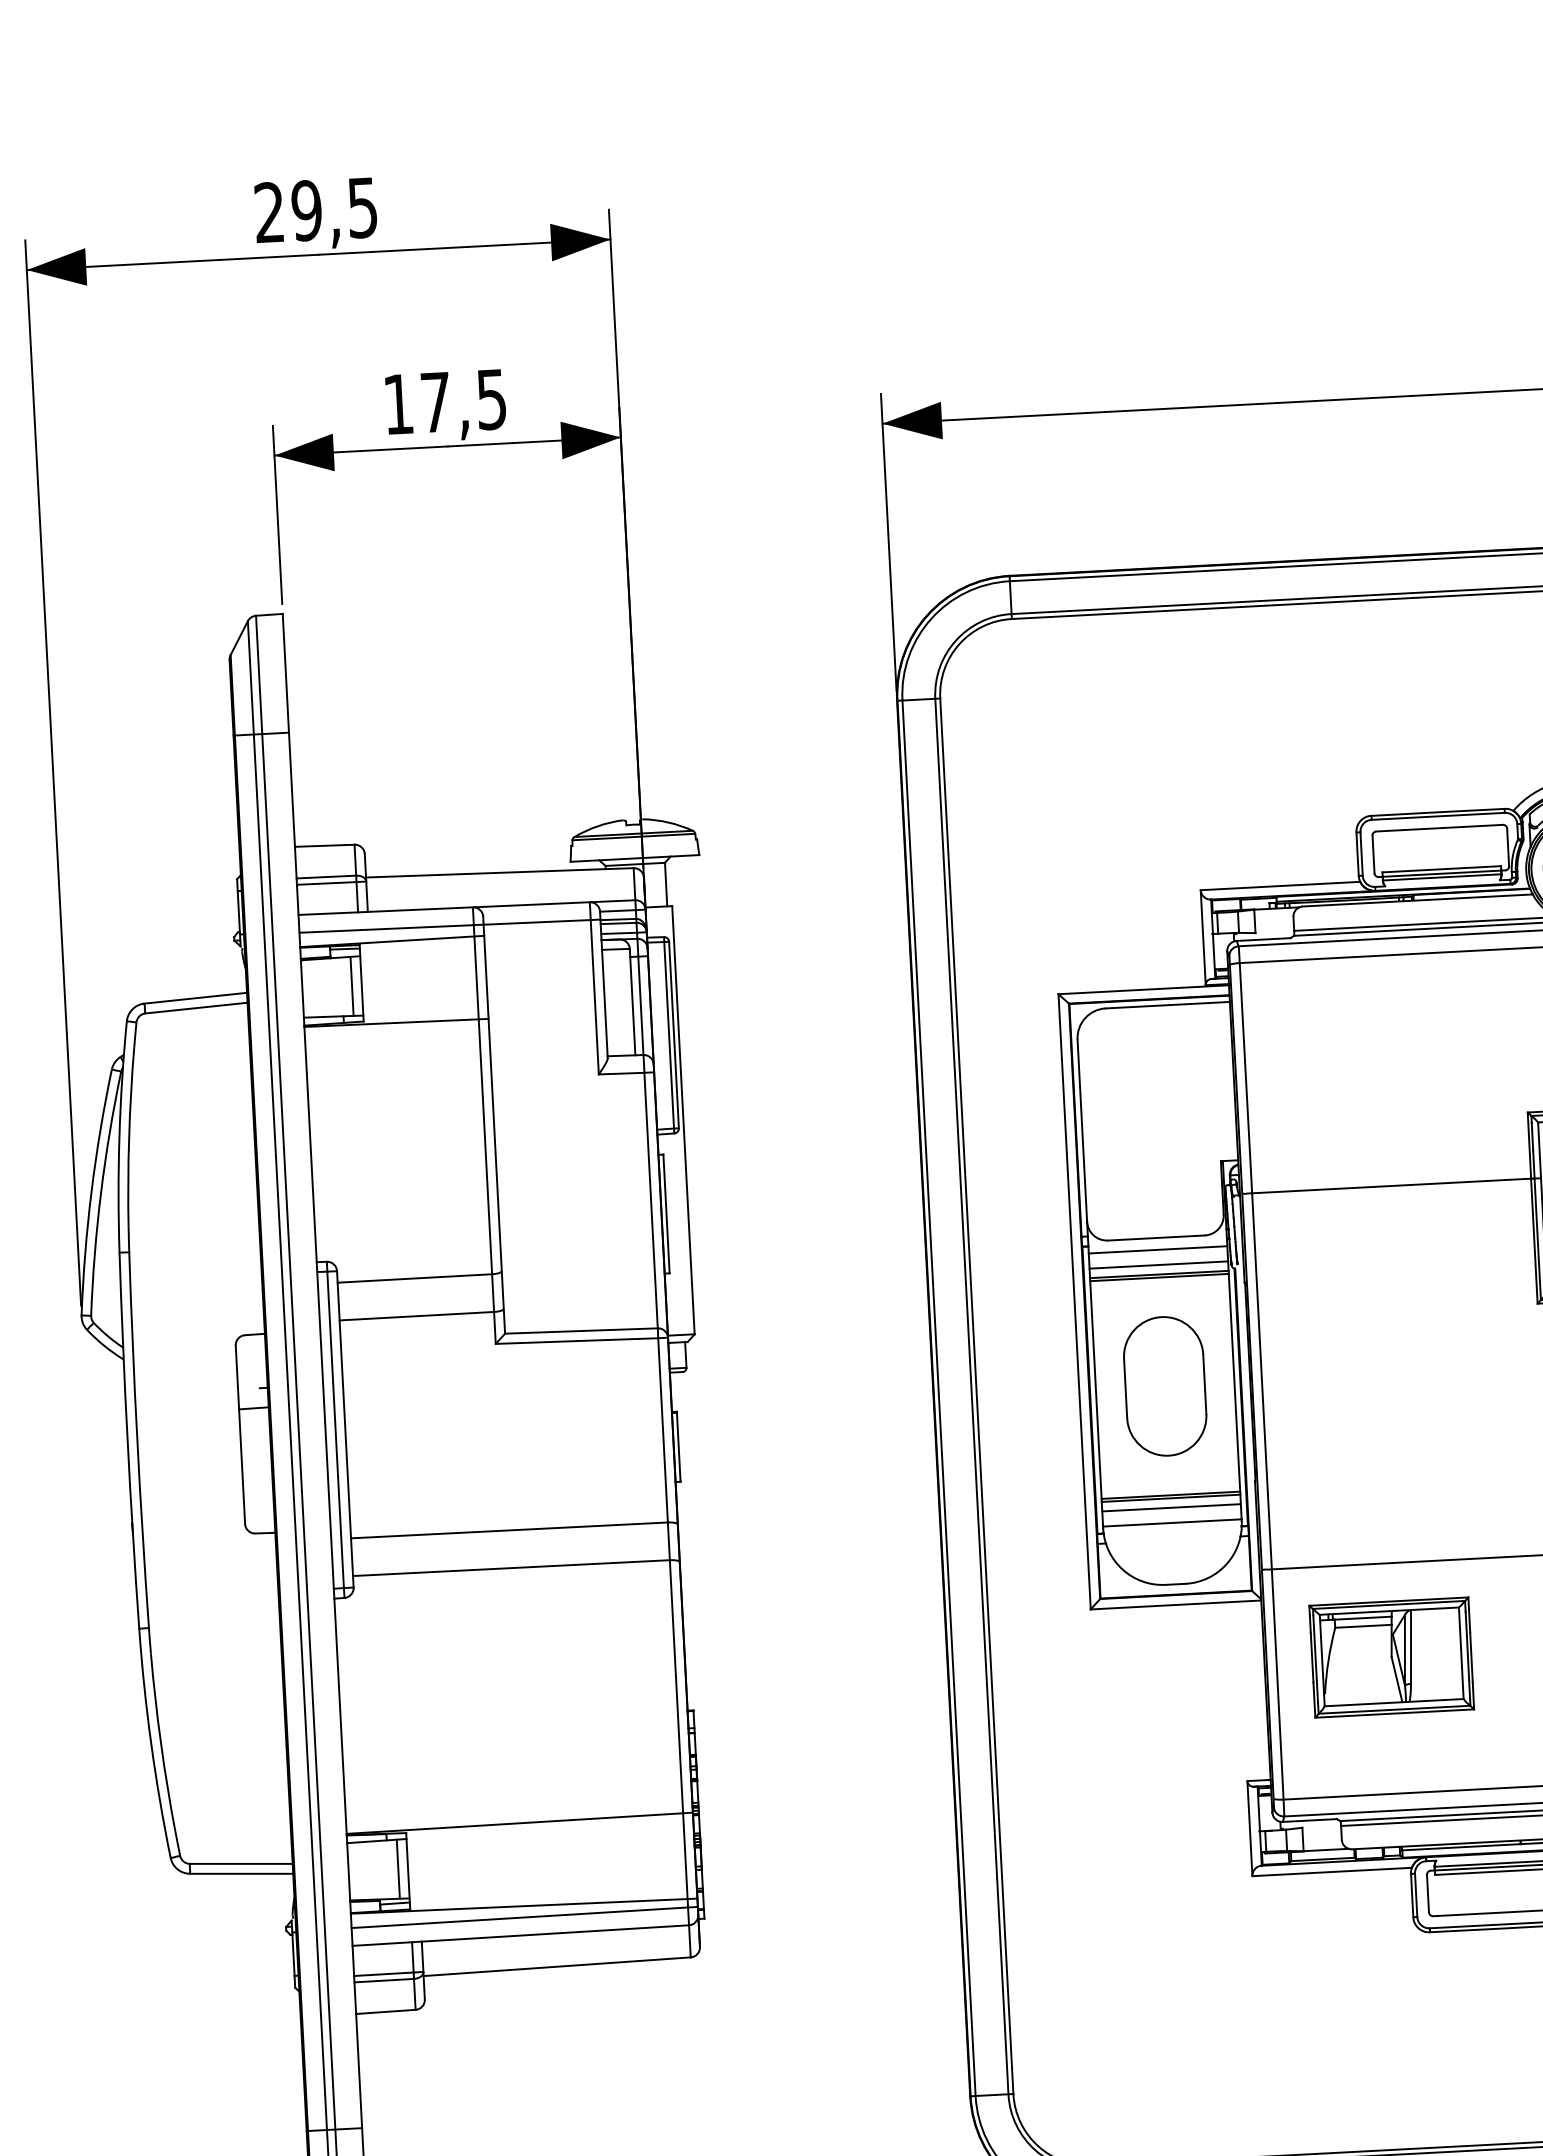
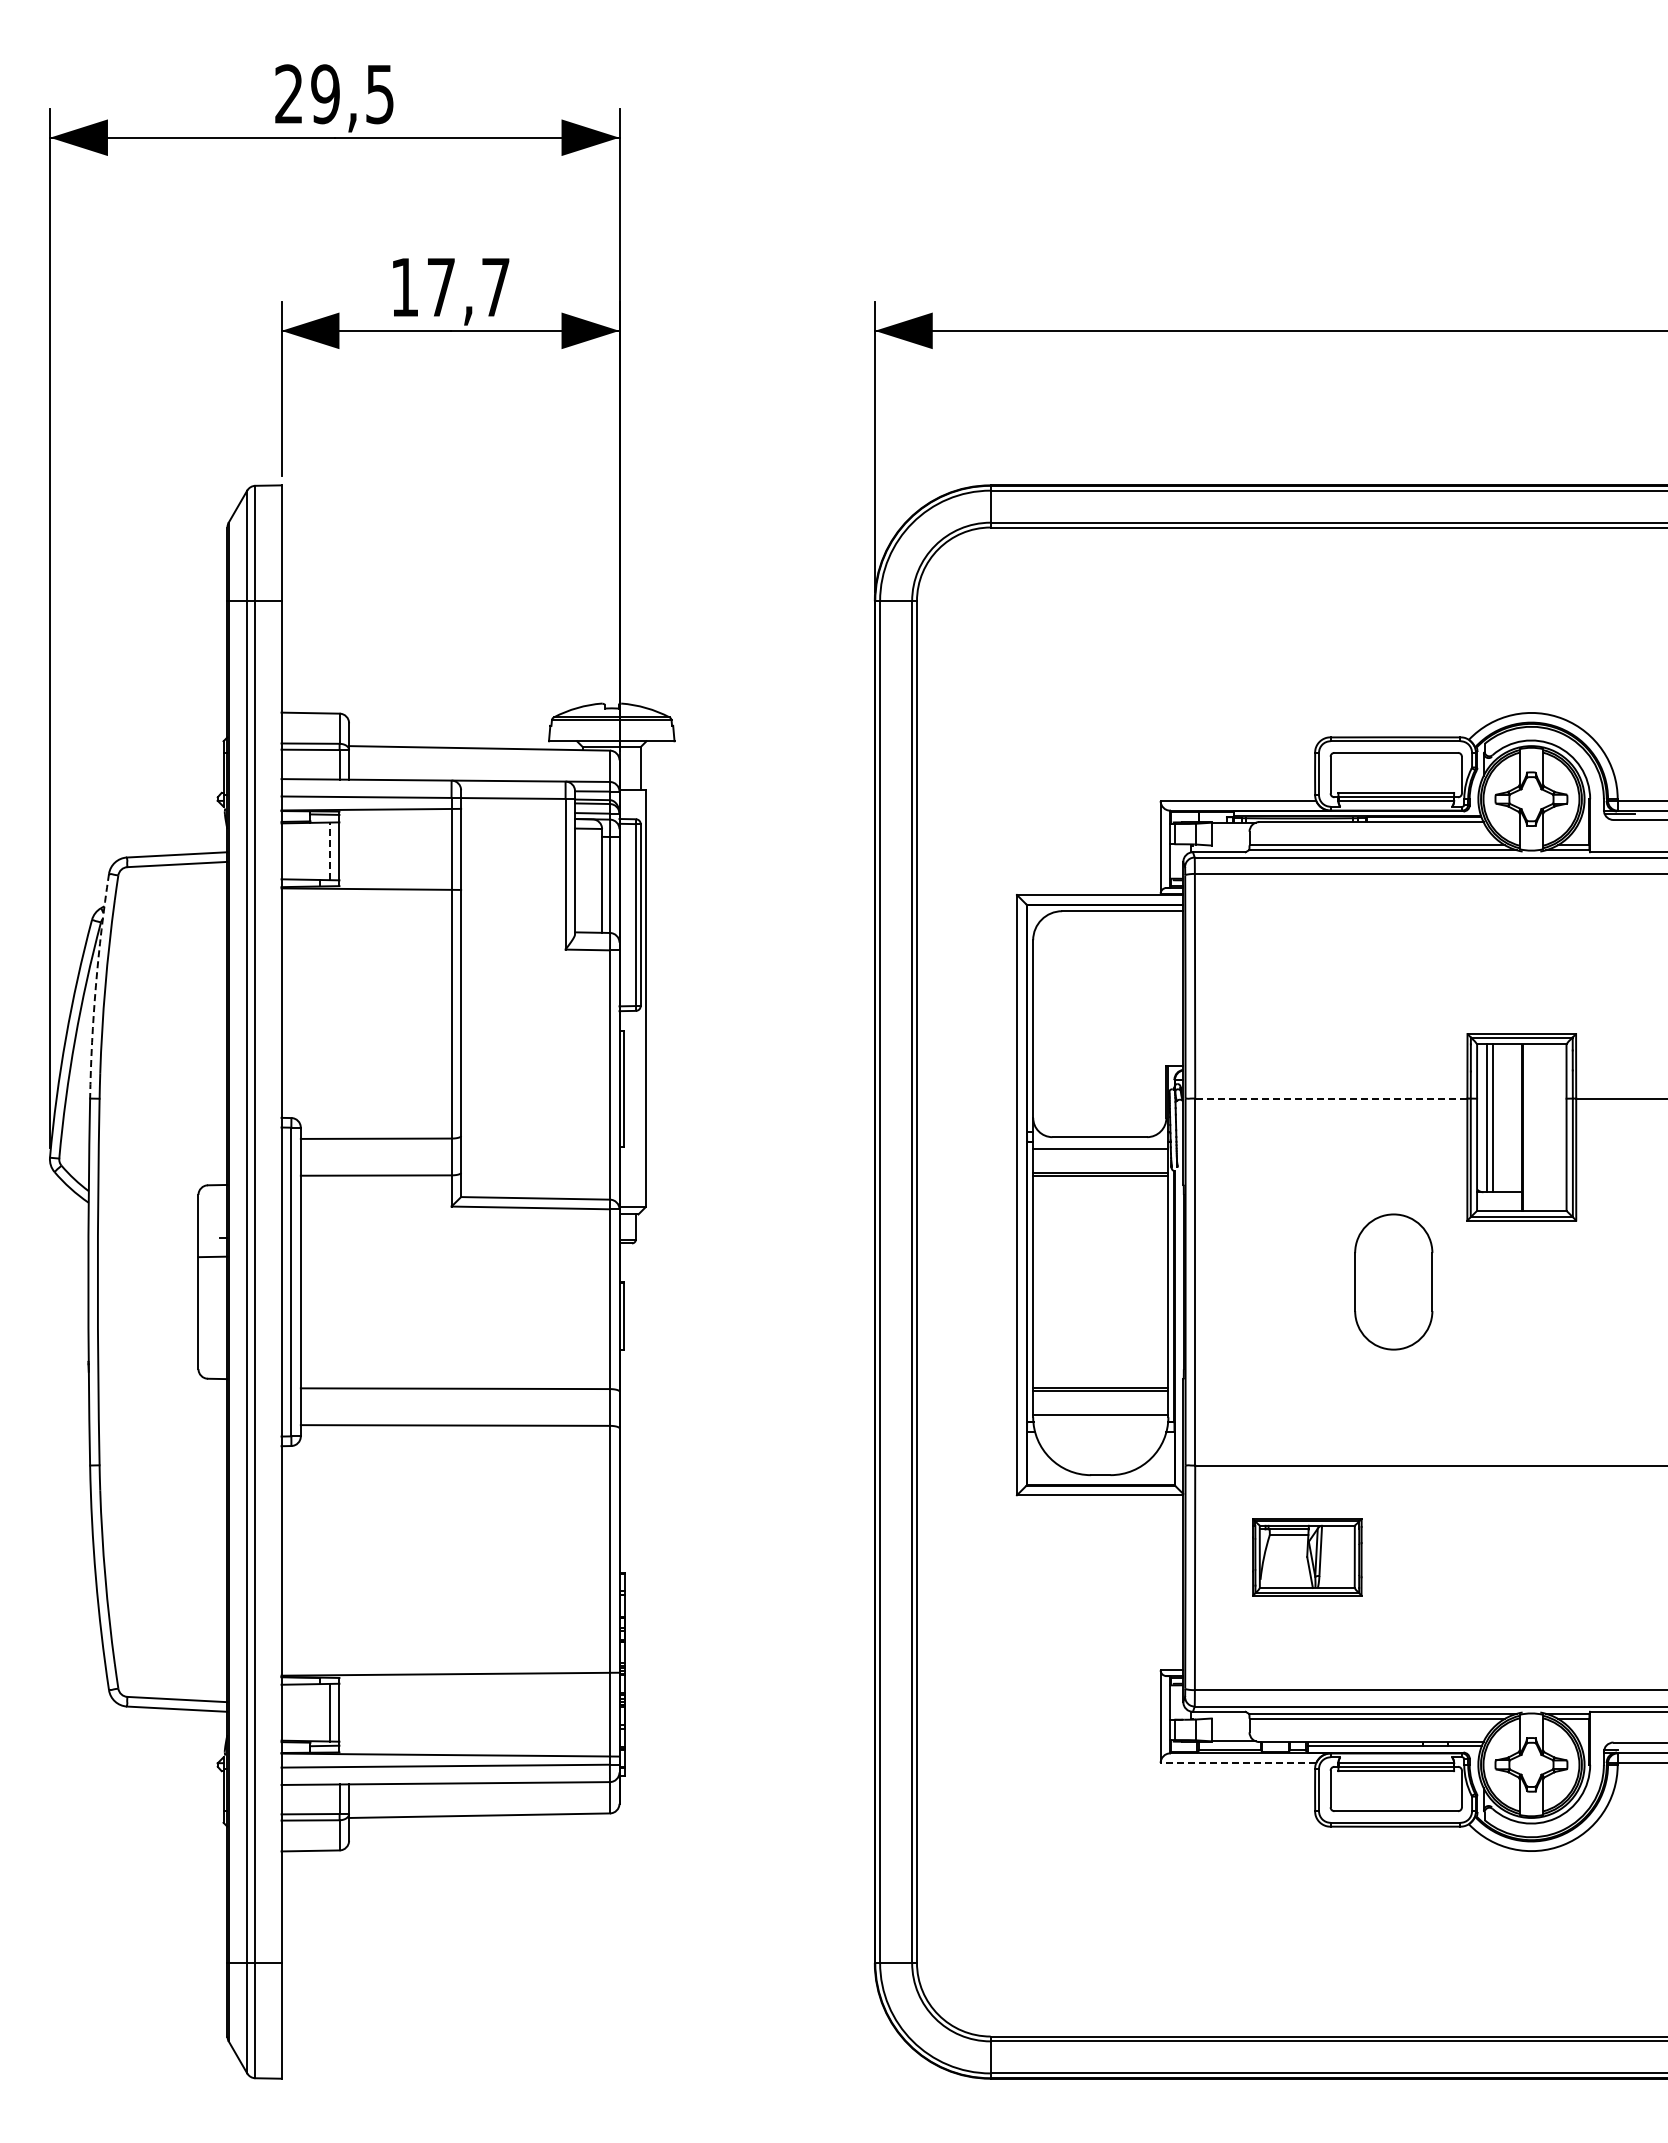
text: (491, 399) -> (495, 287), 17,5 -> 17,7
line: (351, 986) -> (329, 851), solid -> dashed
arc: (118, 1136) -> (95, 985), solid -> dashed
line: (1390, 1185) -> (1330, 1098), solid -> dashed
line: (1158, 1264) -> (1100, 1163), removed
part: (1164, 1385) -> (1393, 1281), moved
line: (1171, 1507) -> (1100, 1400), removed
part: (1390, 1656) -> (1306, 1556), size x0.7
line: (1332, 1872) -> (1238, 1763), solid -> dashed

